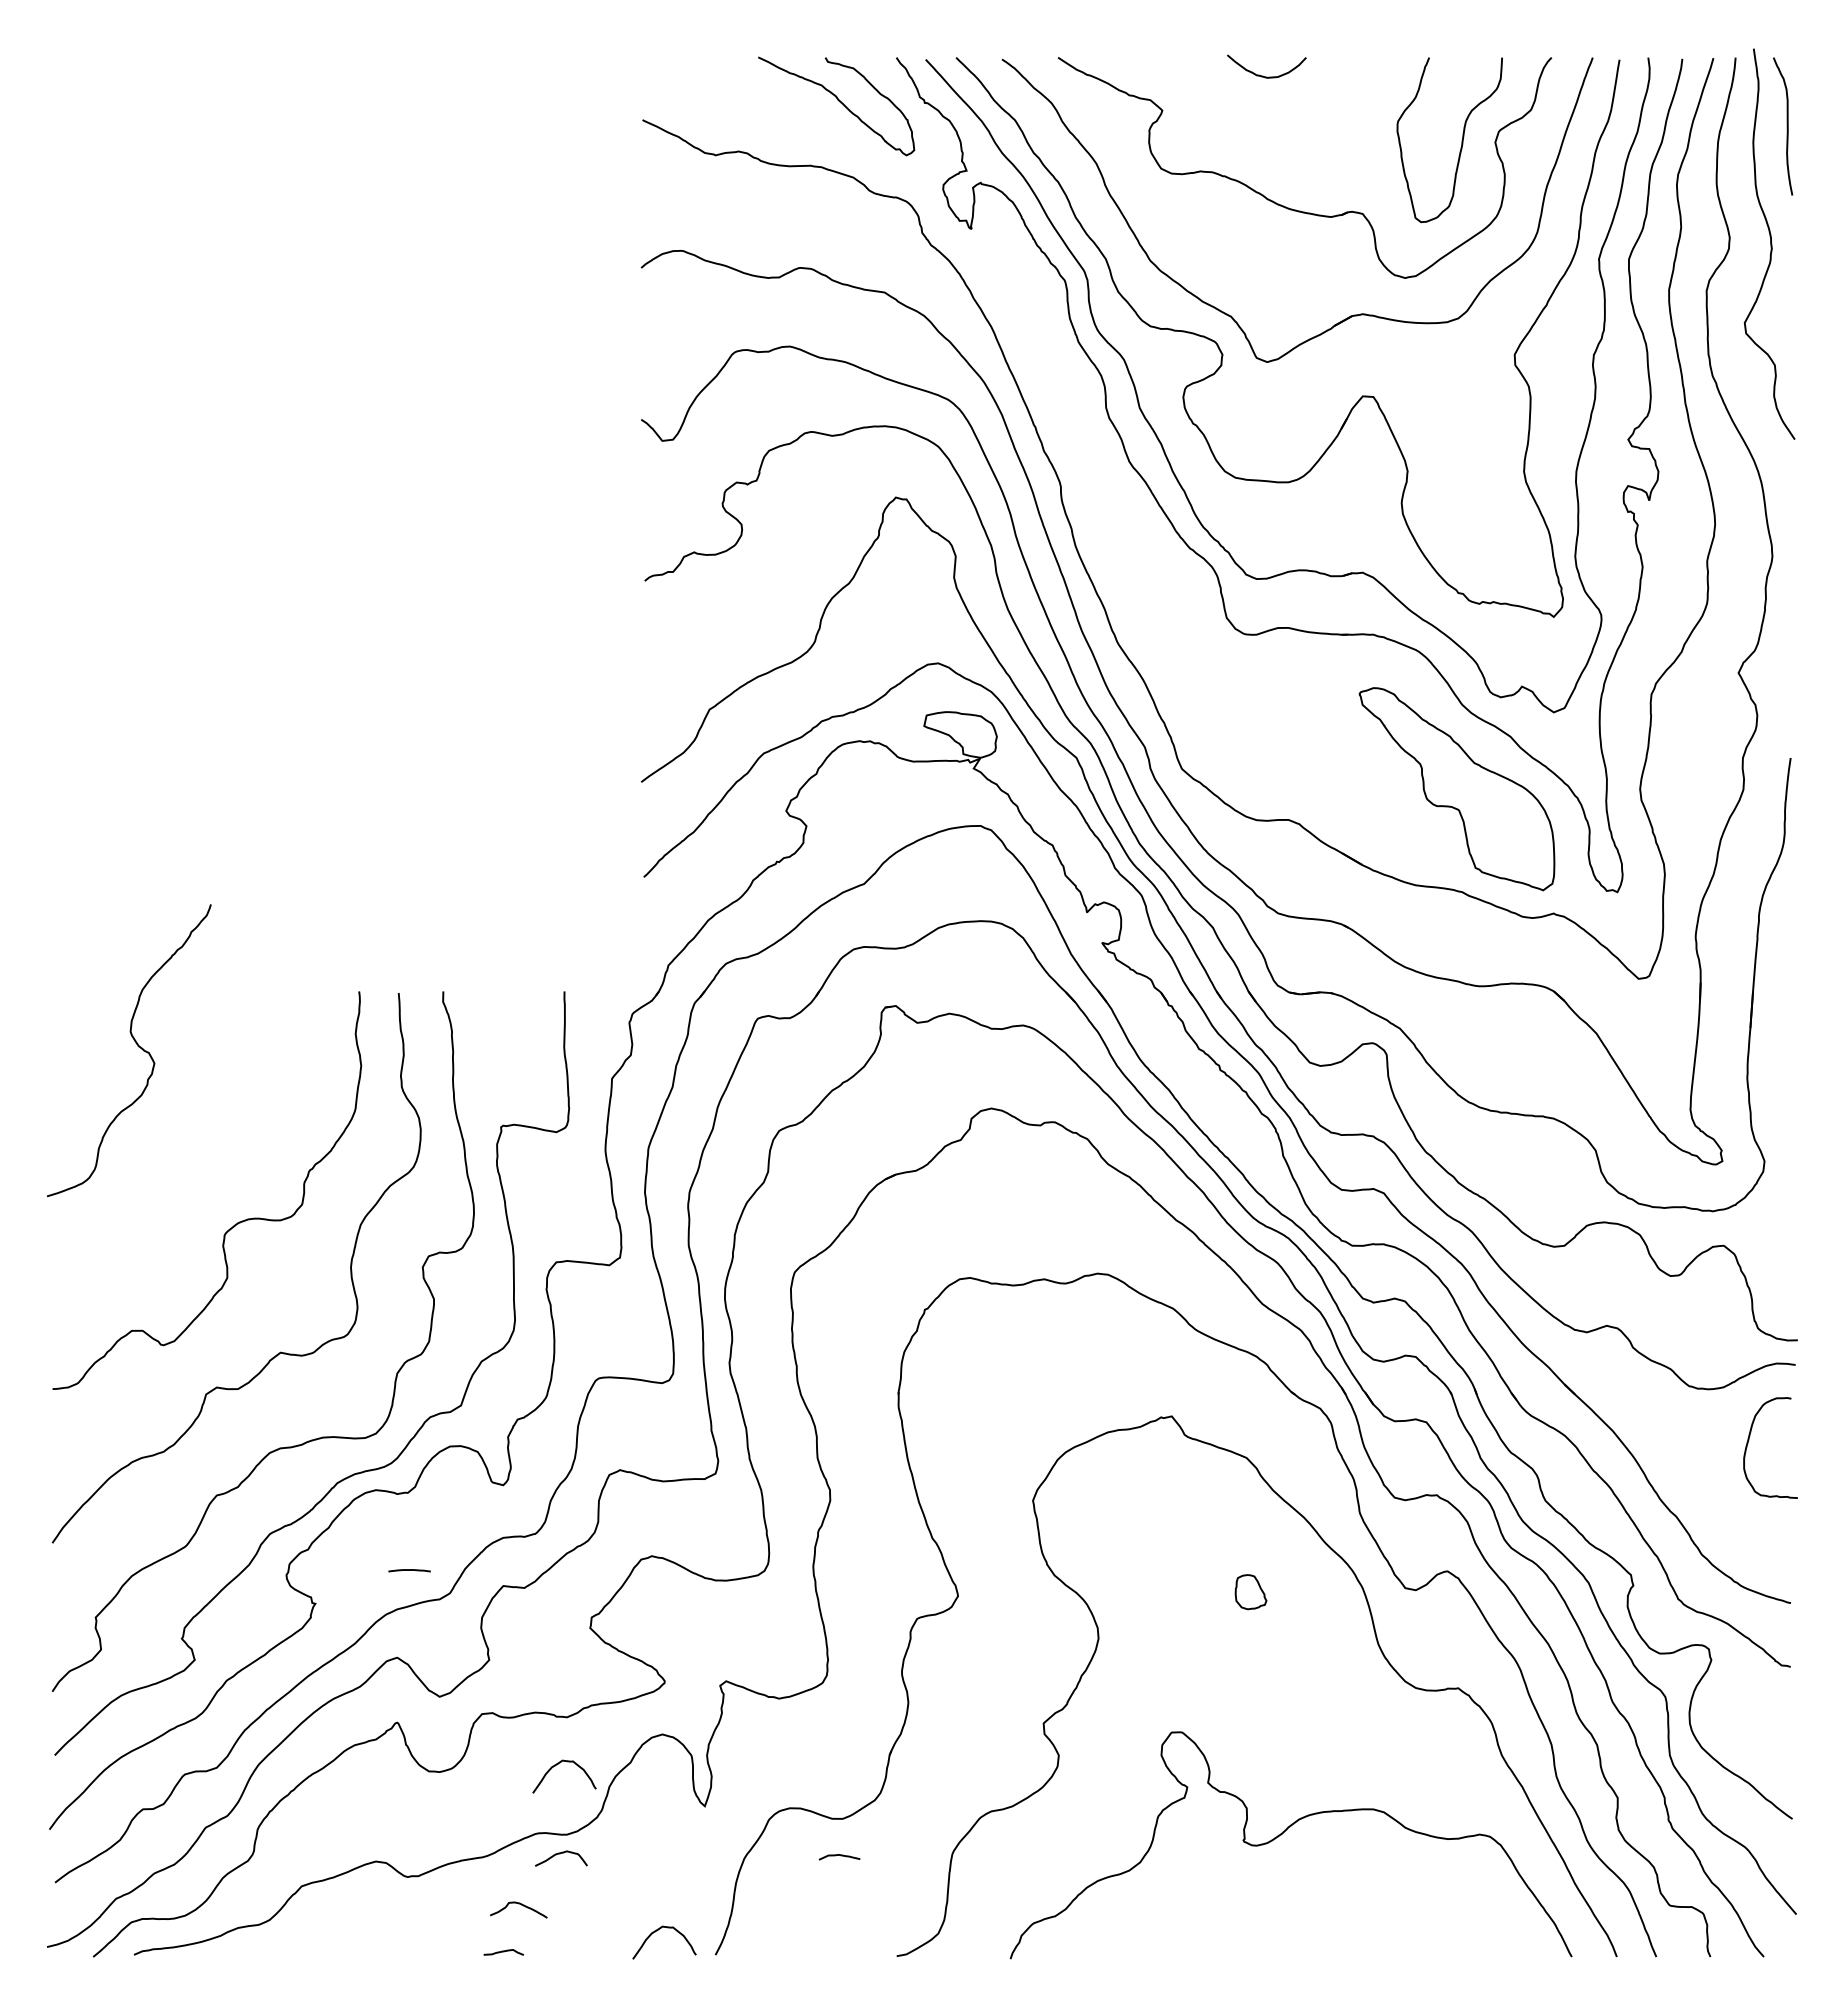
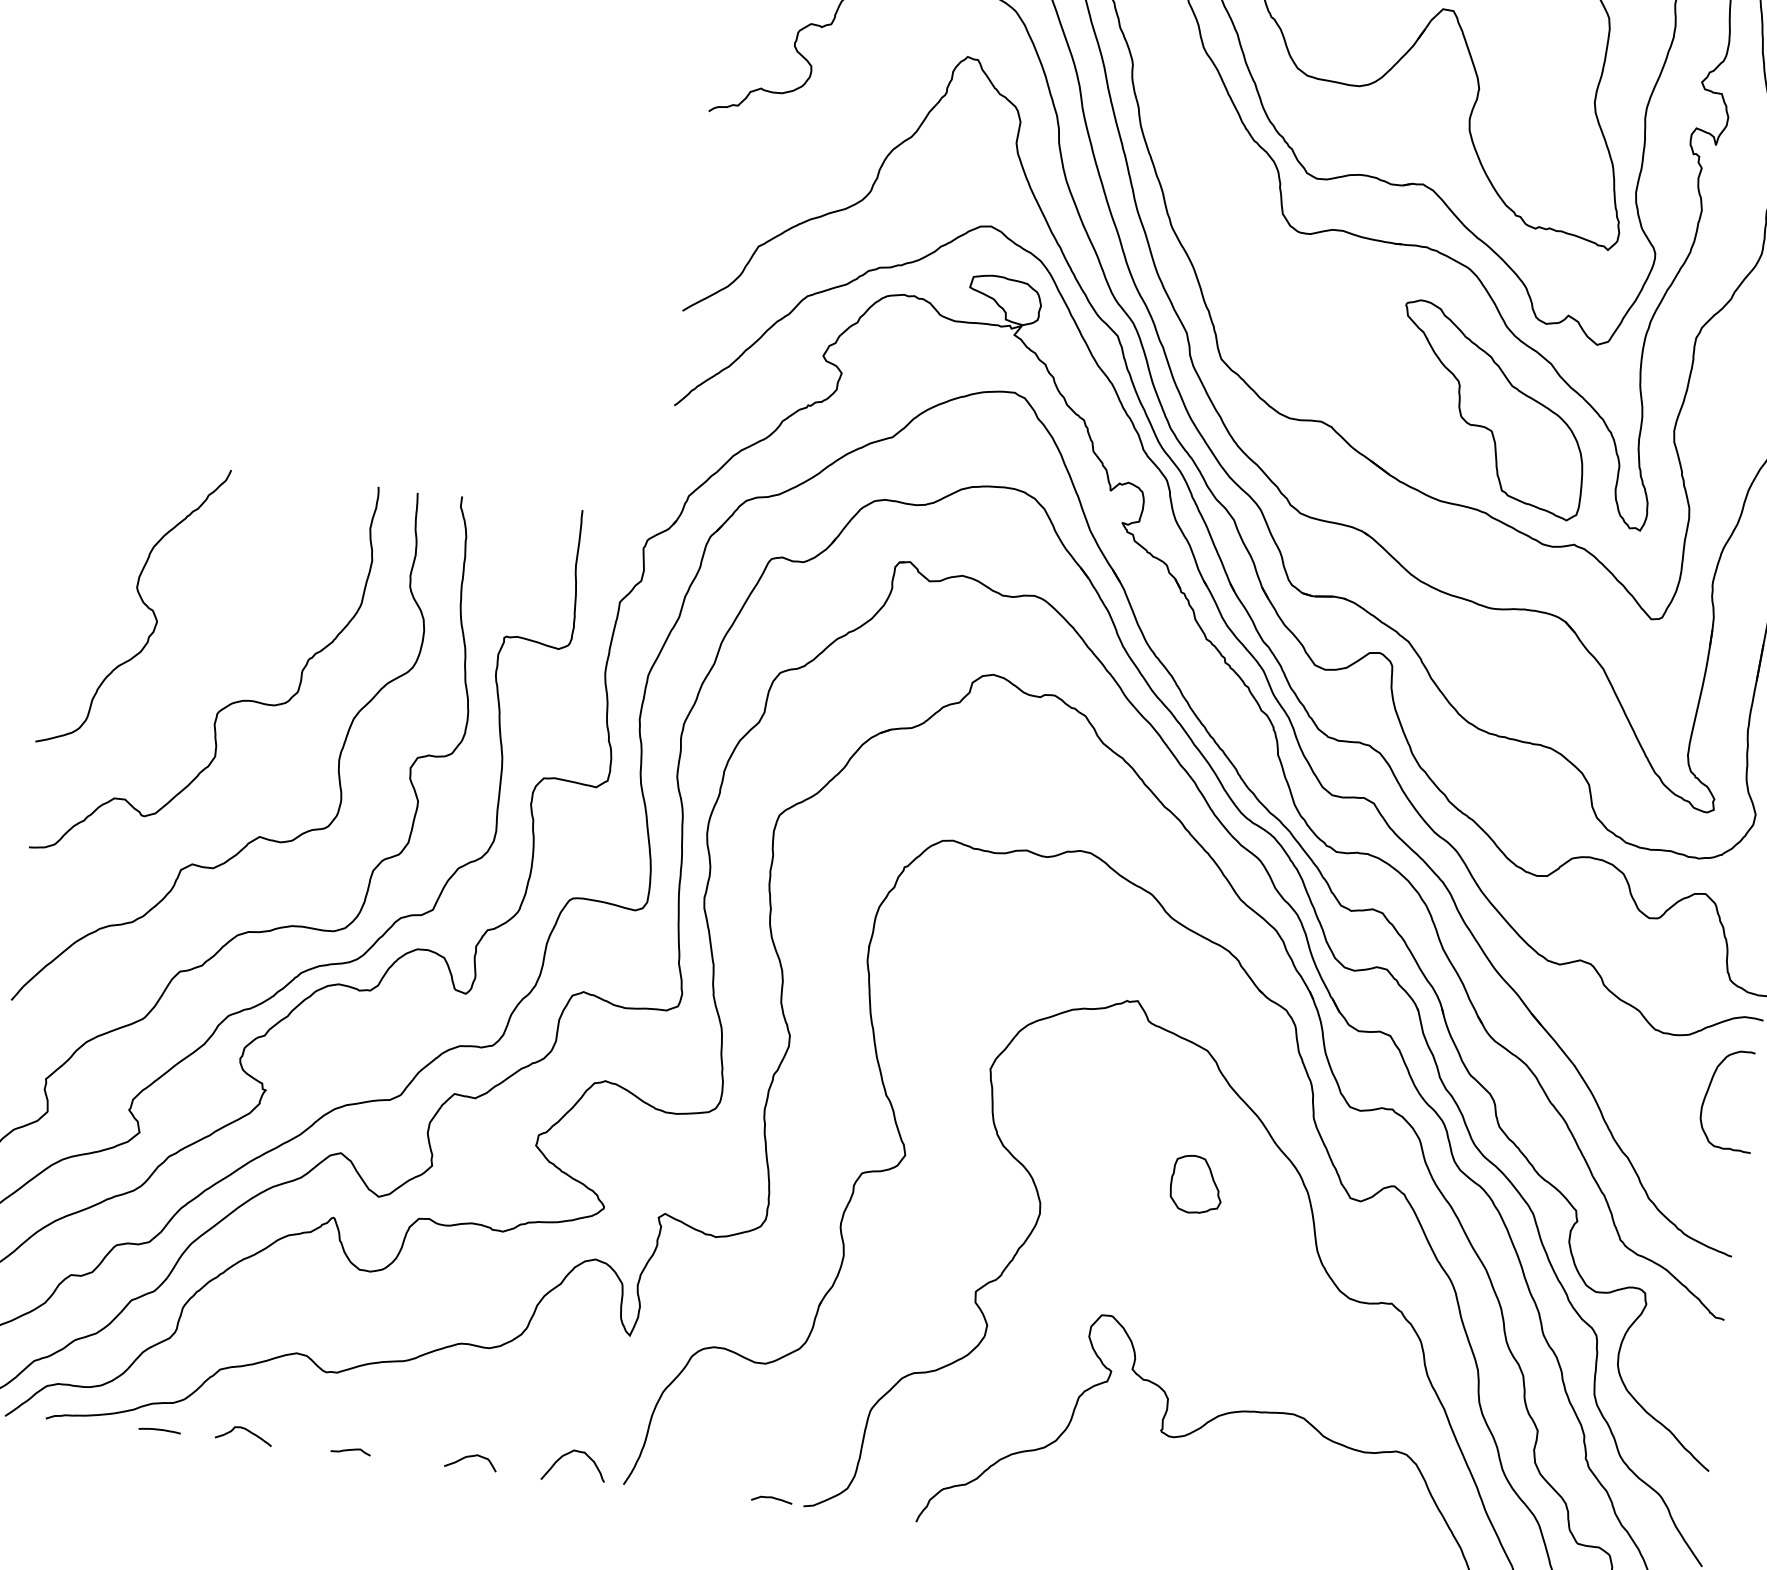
curve: (137, 1046) -> (142, 602), moved
line: (409, 1570) -> (159, 1430), moved
part: (1250, 1591) -> (1196, 1183), size x1.67
curve: (557, 1765) -> (488, 1278), removed
curve: (560, 1854) -> (470, 1457), moved
curve: (840, 1856) -> (772, 1499), moved
curve: (518, 1904) -> (244, 1429), moved
curve: (503, 1952) -> (350, 1450), moved

